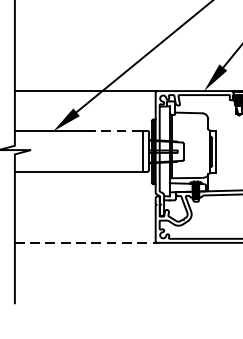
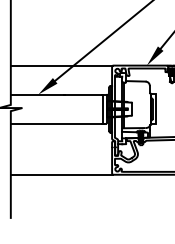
line: (114, 131) -> (82, 94), dashed -> solid
line: (86, 242) -> (62, 174), dashed -> solid

